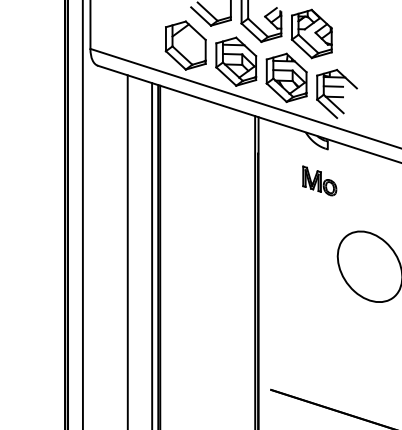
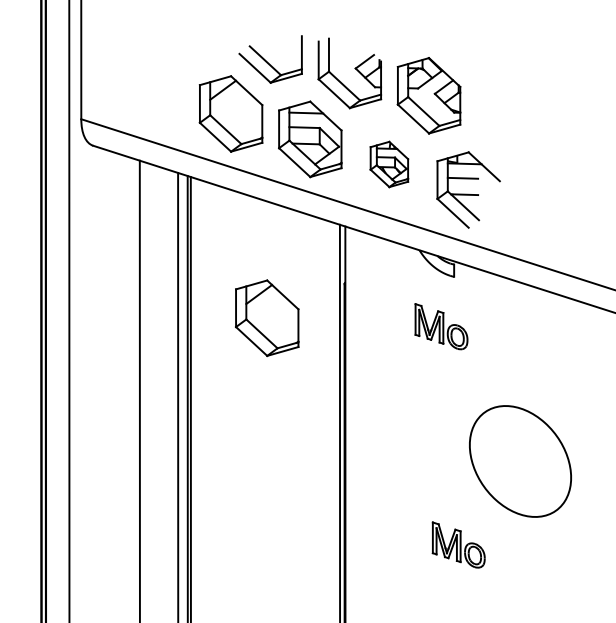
part: (286, 77) -> (389, 164), size x0.6
part: (208, 175) -> (266, 318), added
part: (330, 319) -> (458, 544), added

